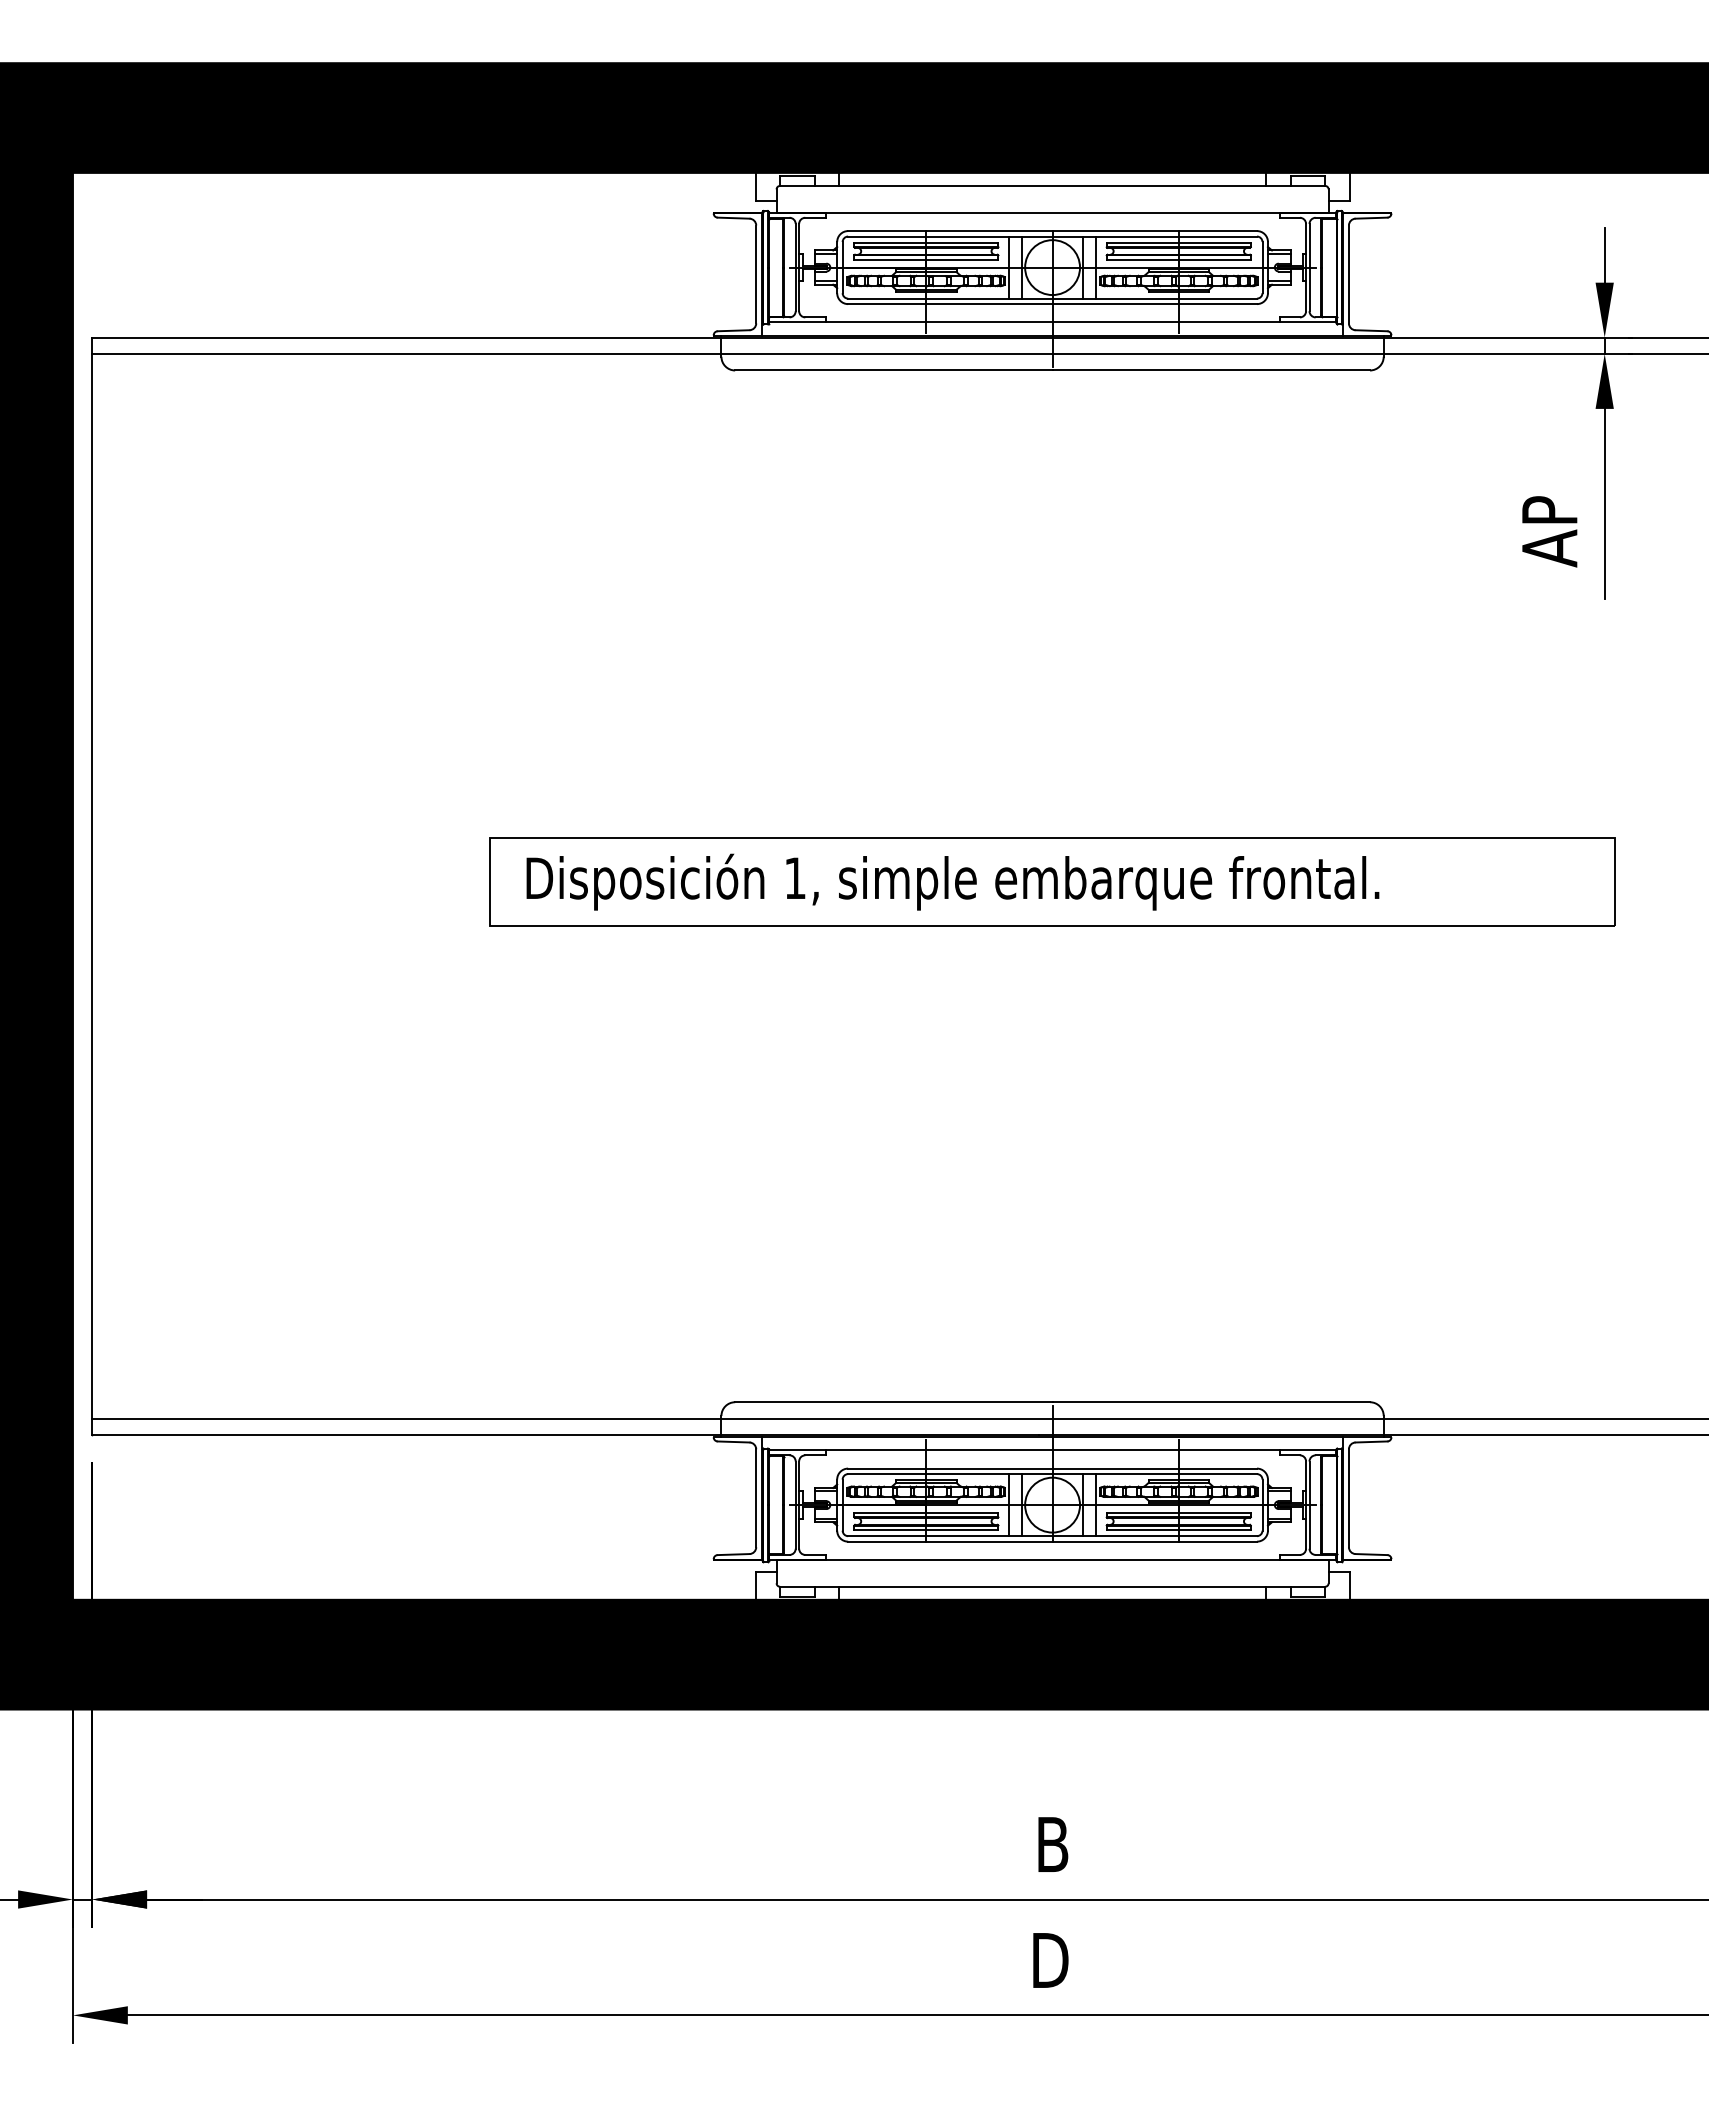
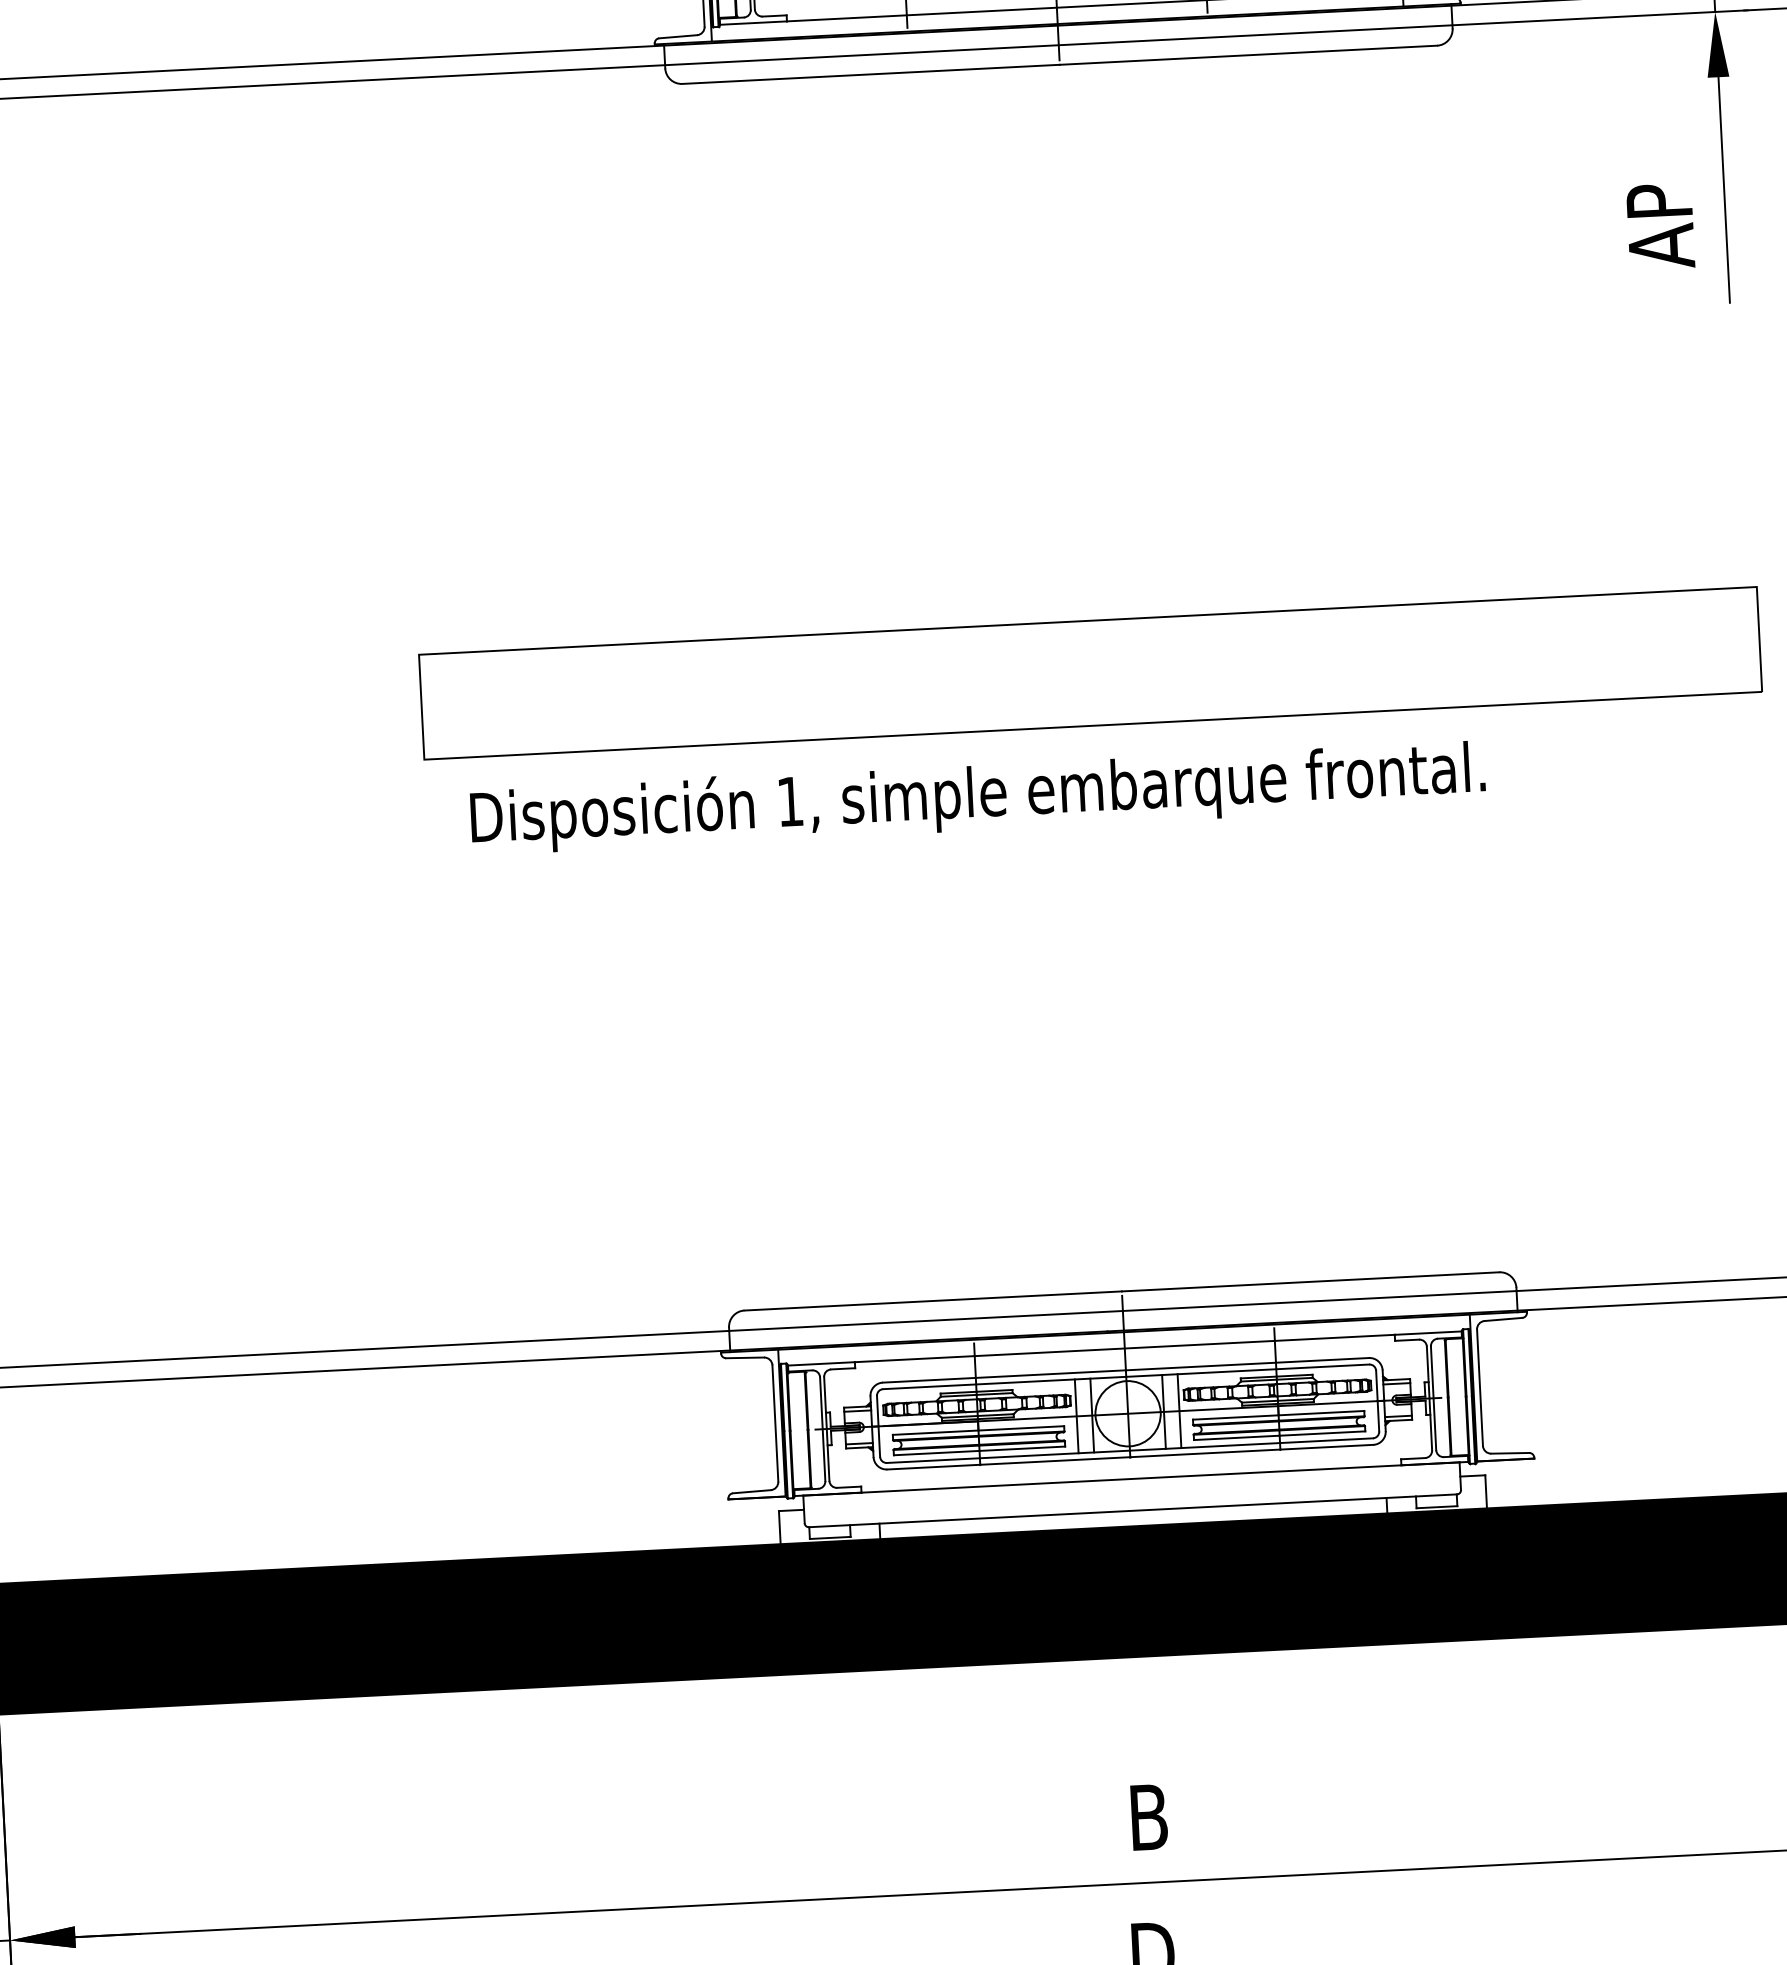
text: (952, 881) -> (977, 796), moved

